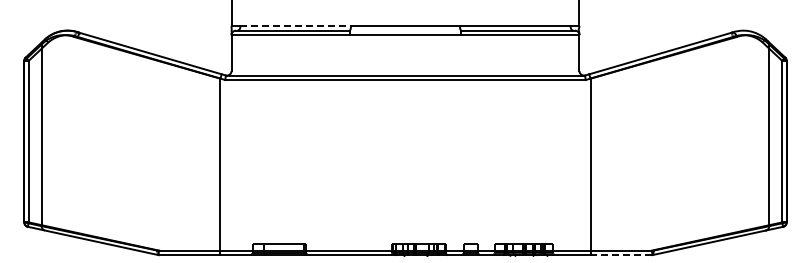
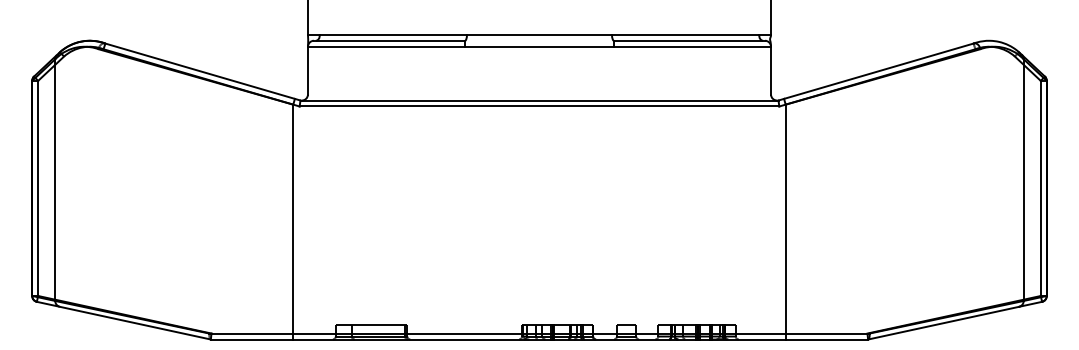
line: (296, 26) -> (394, 35), dashed -> solid
line: (621, 255) -> (826, 340), dashed -> solid

